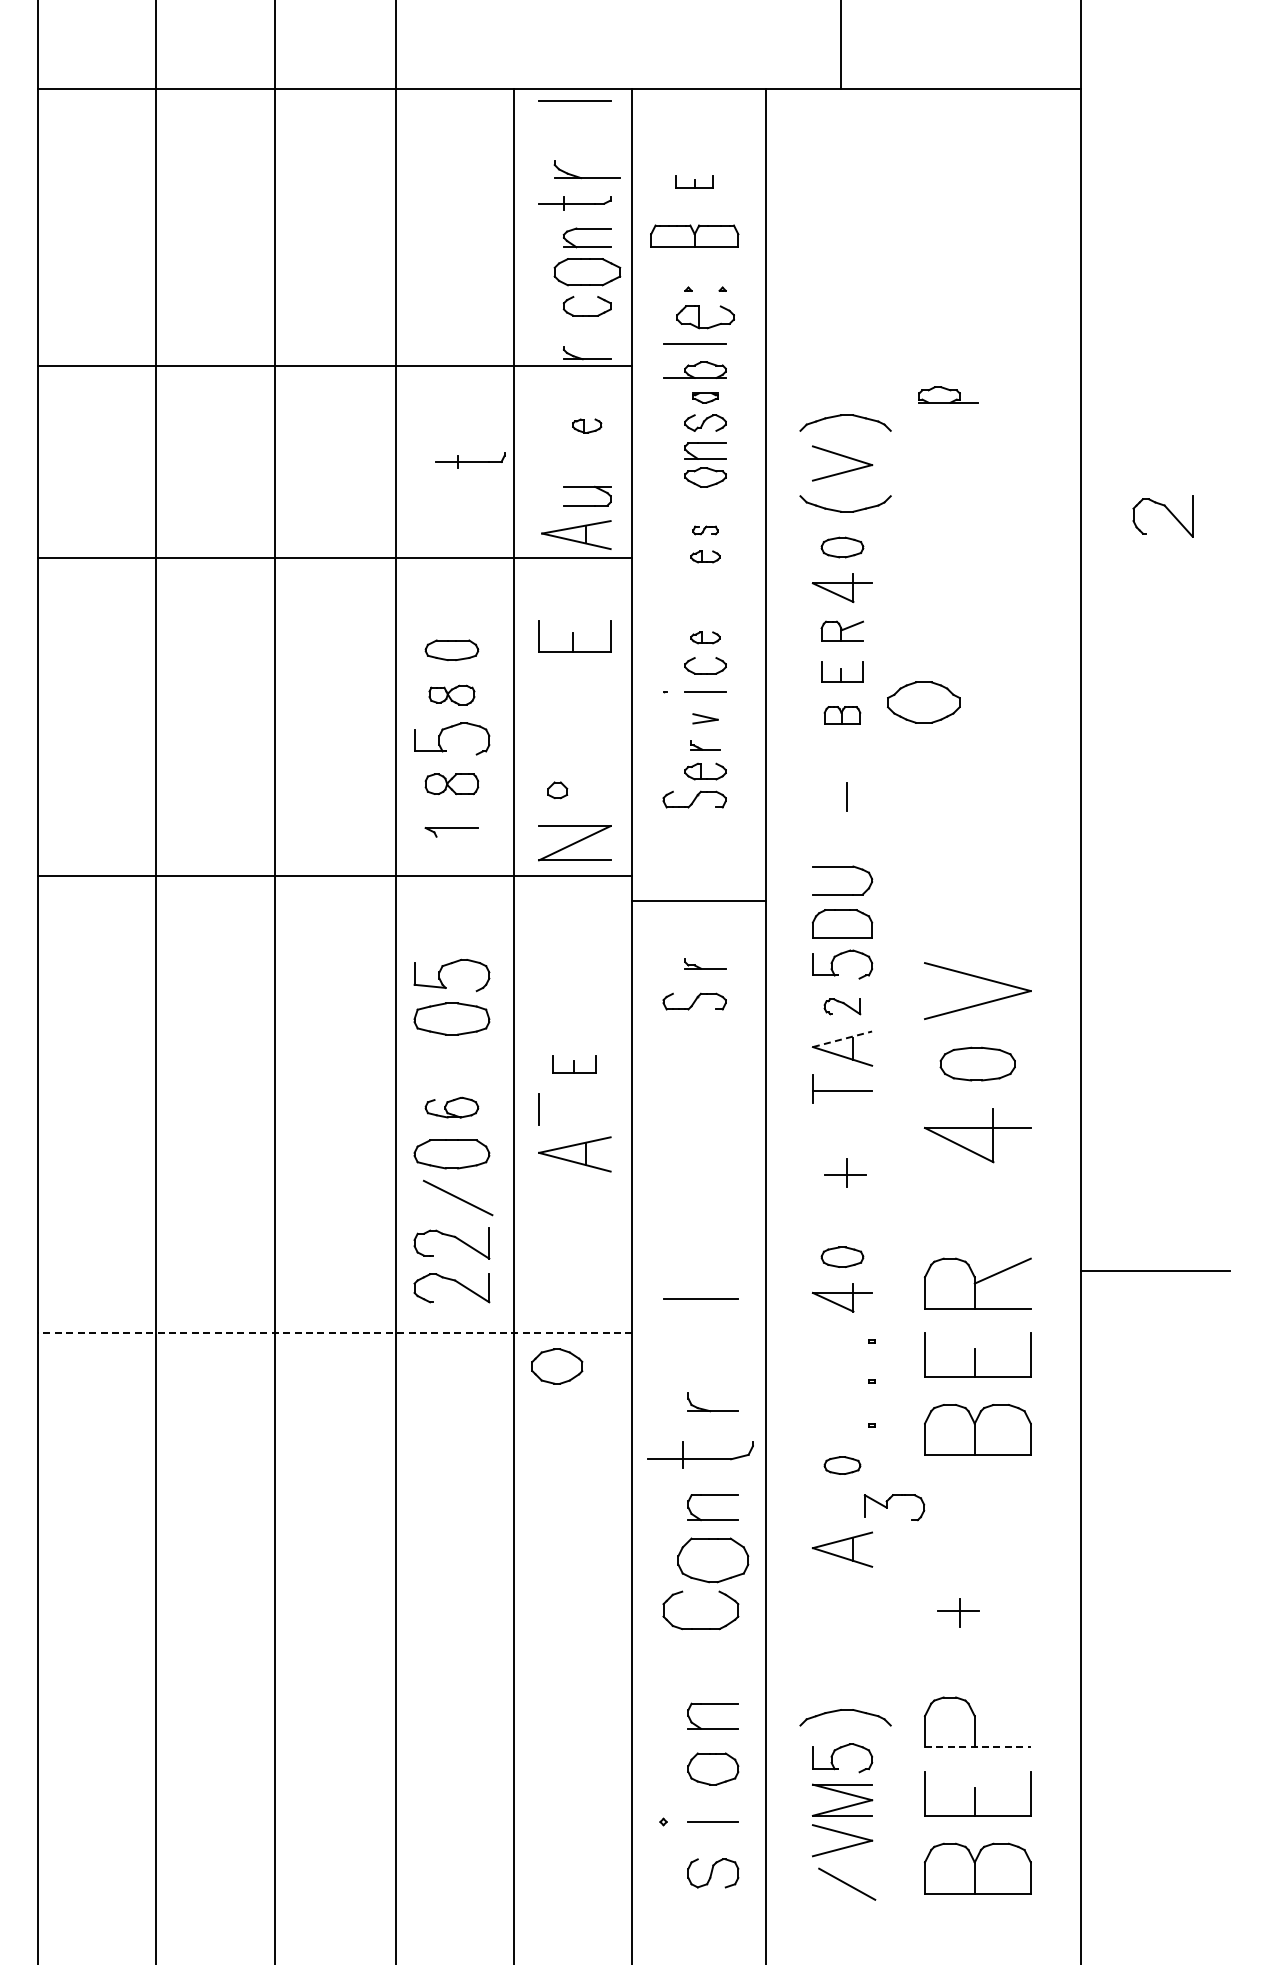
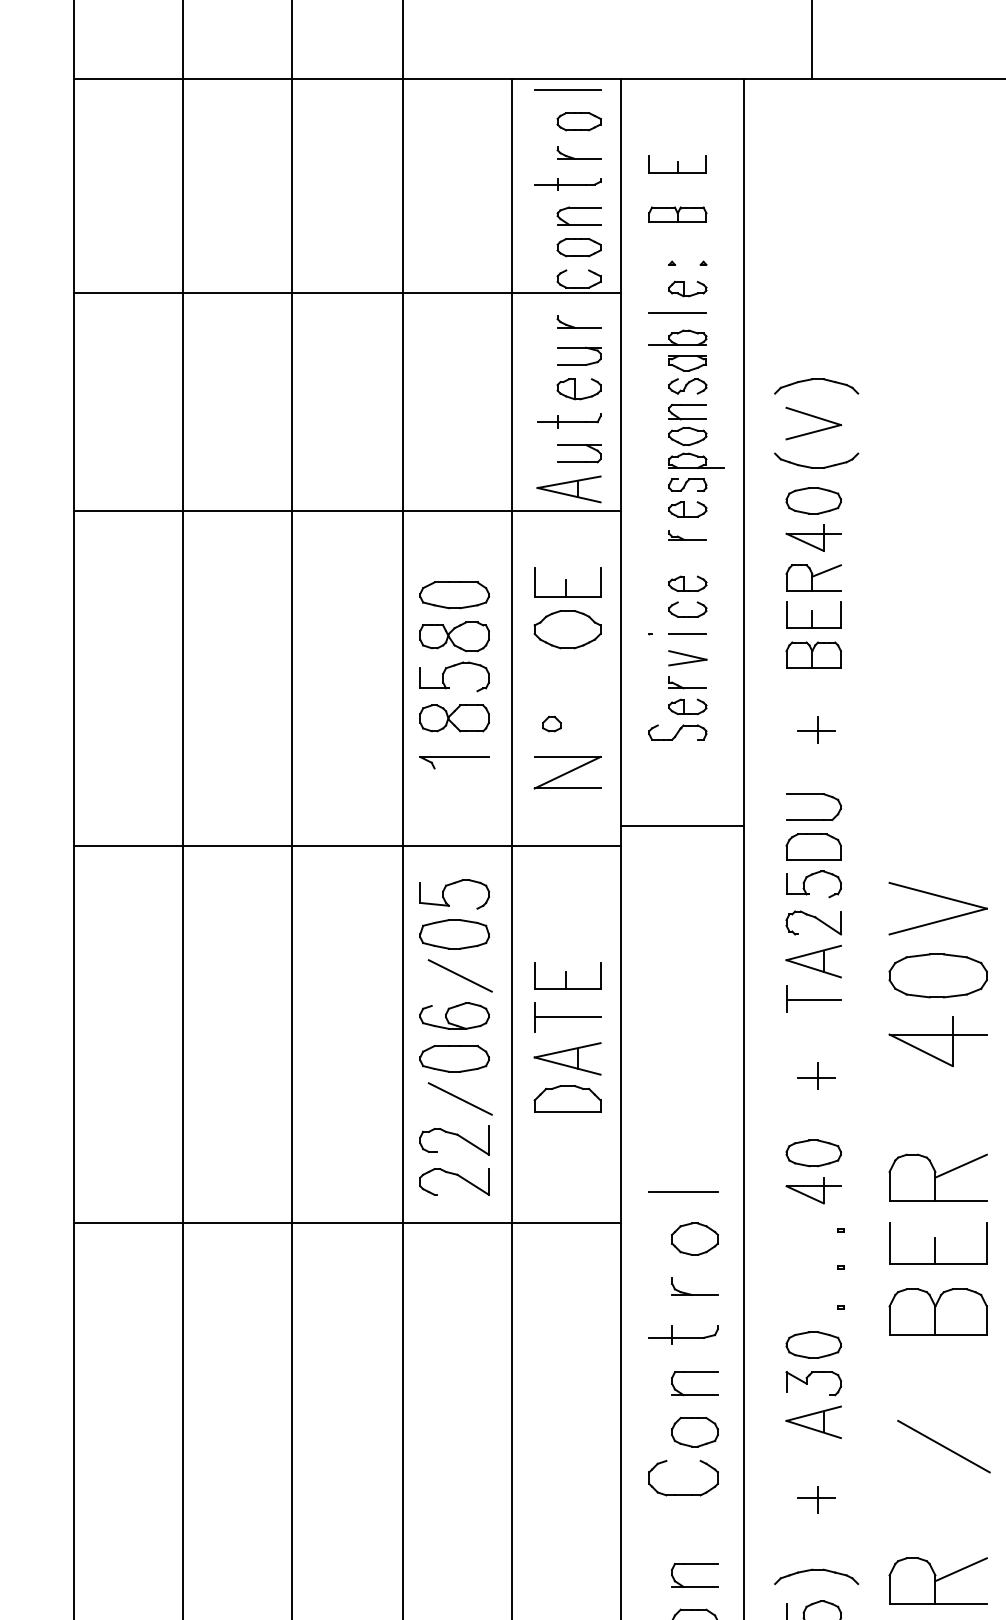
part: (586, 134) -> (578, 121), added
part: (586, 169) -> (578, 153), size x0.71
part: (694, 181) -> (677, 164), size x1.67
part: (694, 235) -> (677, 213), size x0.71
part: (586, 271) -> (578, 247), size x0.71
part: (705, 316) -> (687, 288), size x0.71
line: (335, 365) -> (347, 293), moved
part: (587, 381) -> (579, 348), added
part: (948, 394) -> (696, 460), moved
part: (705, 397) -> (687, 362), size x1.67
part: (586, 425) -> (578, 388), size x1.67
part: (470, 460) -> (569, 420), moved
part: (705, 530) -> (687, 485), size x1.67
part: (842, 547) -> (813, 500), size x1.43
part: (705, 556) -> (687, 509), size x1.43
part: (841, 631) -> (812, 578), size x1.43
part: (705, 637) -> (687, 583), size x1.43
part: (451, 650) -> (454, 595), size x1.43
part: (842, 671) -> (813, 614), size x1.43
part: (451, 694) -> (454, 635), size x1.67
part: (923, 702) -> (567, 629), moved
part: (842, 715) -> (813, 655), size x1.67
part: (705, 718) -> (687, 658), size x1.67
part: (705, 745) -> (687, 682), size x1.43
part: (451, 784) -> (454, 718), size x1.43
line: (845, 798) -> (816, 731), added
part: (451, 832) -> (454, 762), size x1.43
line: (335, 875) -> (347, 845), moved
part: (705, 963) -> (687, 534), moved
part: (694, 1001) -> (677, 918), removed
part: (842, 1006) -> (813, 922), size x1.67
line: (842, 1039) -> (813, 953), dashed -> solid
part: (574, 1063) -> (567, 975), size x1.67
part: (977, 1063) -> (937, 975), size x1.43
line: (457, 1064) -> (459, 976), added
part: (451, 1107) -> (454, 1015), size x1.43
line: (574, 1109) -> (567, 1017), added
part: (574, 1197) -> (567, 1098), added
part: (842, 1257) -> (813, 1153), size x1.43
line: (334, 1333) -> (346, 1223), dashed -> solid
part: (557, 1366) -> (695, 1239), moved
part: (701, 1454) -> (684, 1334), size x0.71
part: (842, 1465) -> (813, 1344), size x1.67
part: (887, 1507) -> (807, 1383), moved
part: (713, 1560) -> (695, 1432), size x0.71
line: (983, 1576) -> (943, 1446), added
part: (958, 1612) -> (816, 1499), moved
line: (1002, 1709) -> (960, 1569), added
line: (977, 1747) -> (937, 1604), dashed -> solid

